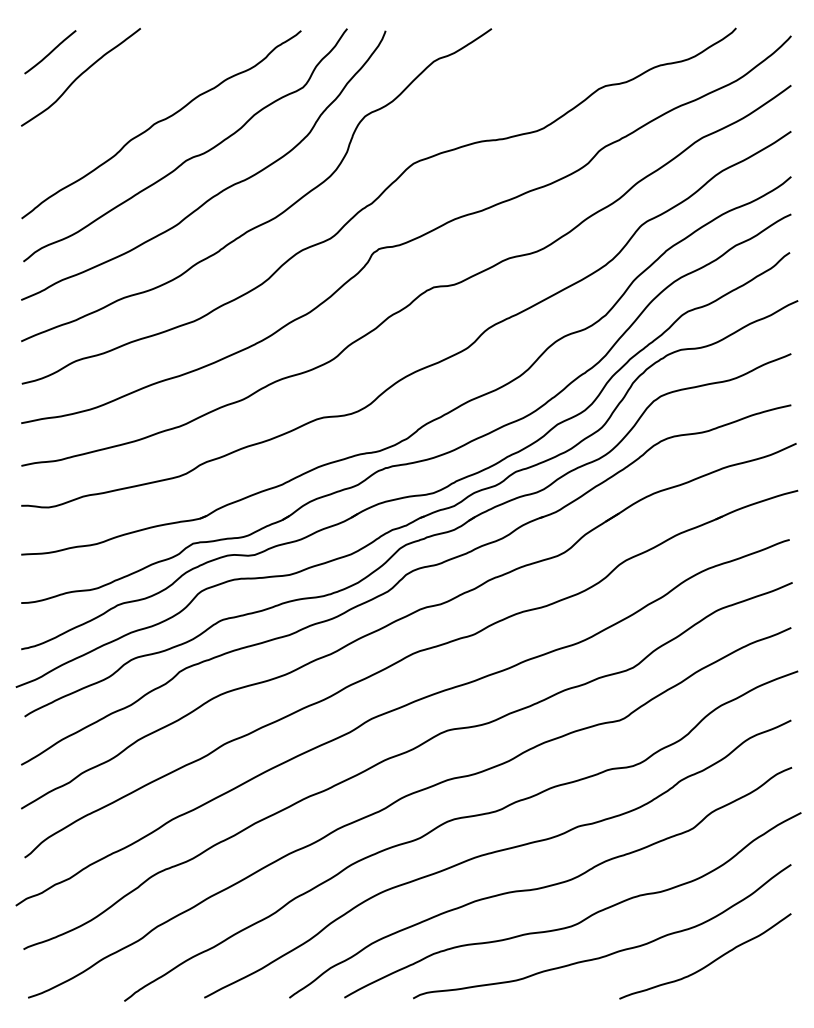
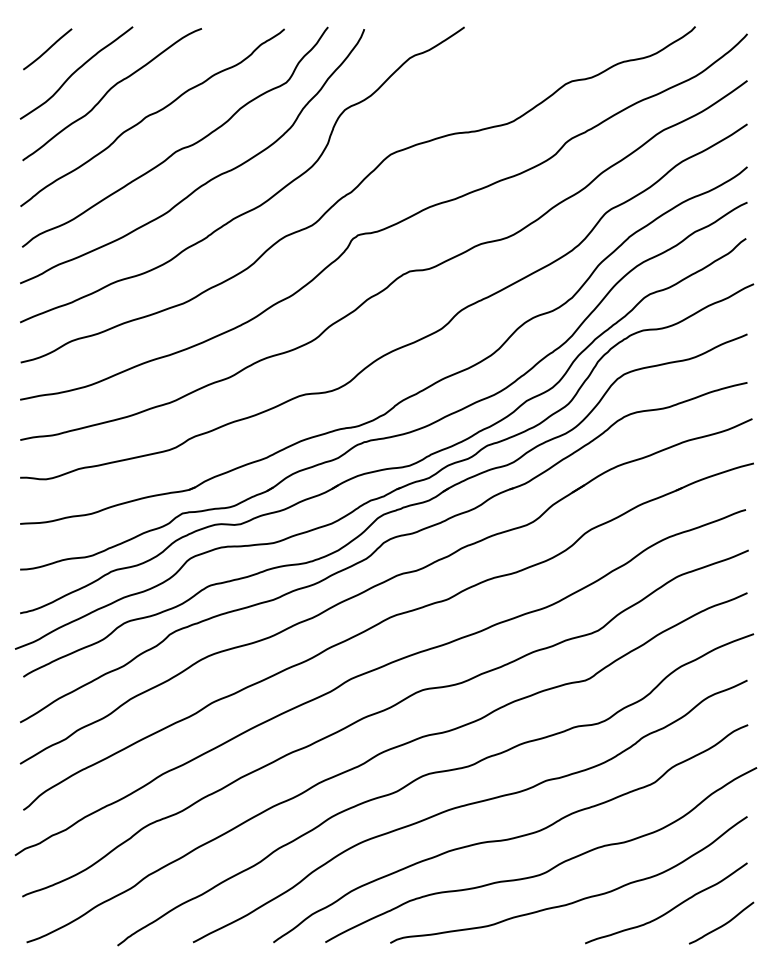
curve: (116, 96) -> (110, 91), added
curve: (765, 978) -> (723, 924), added

